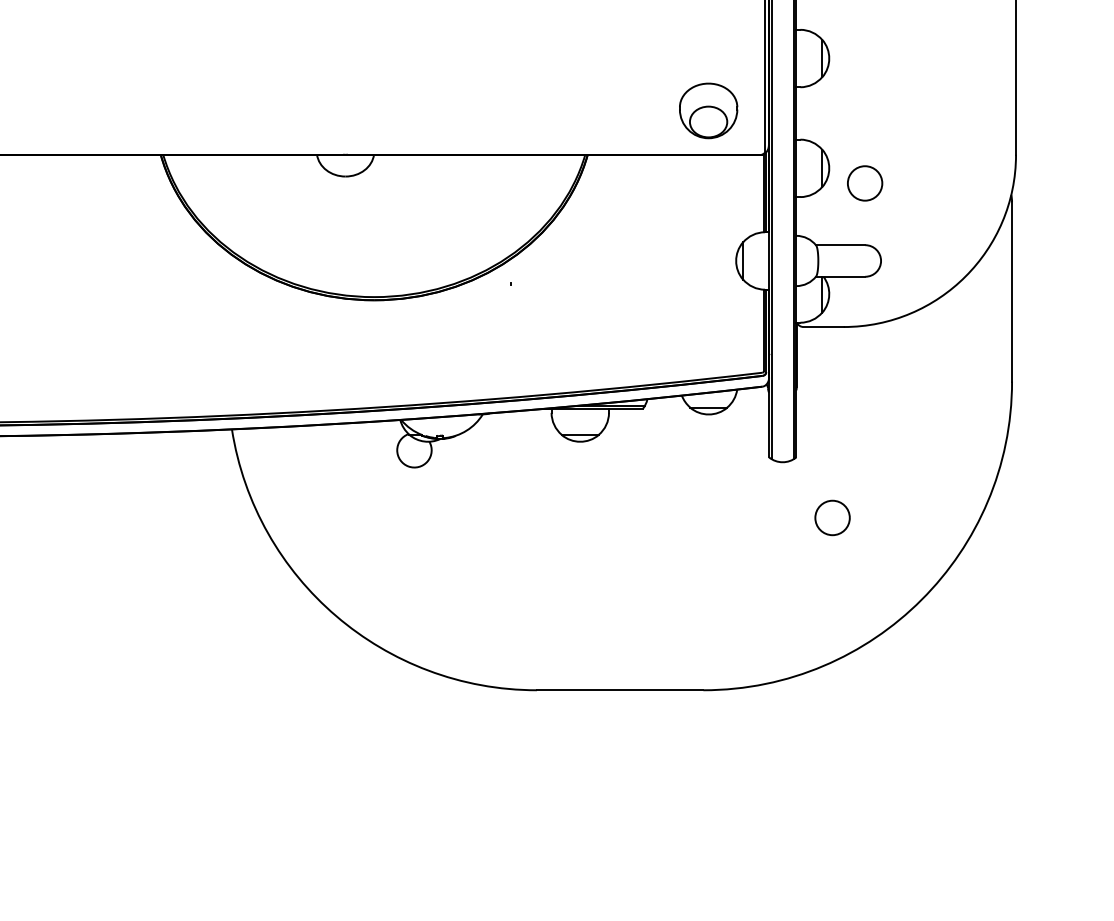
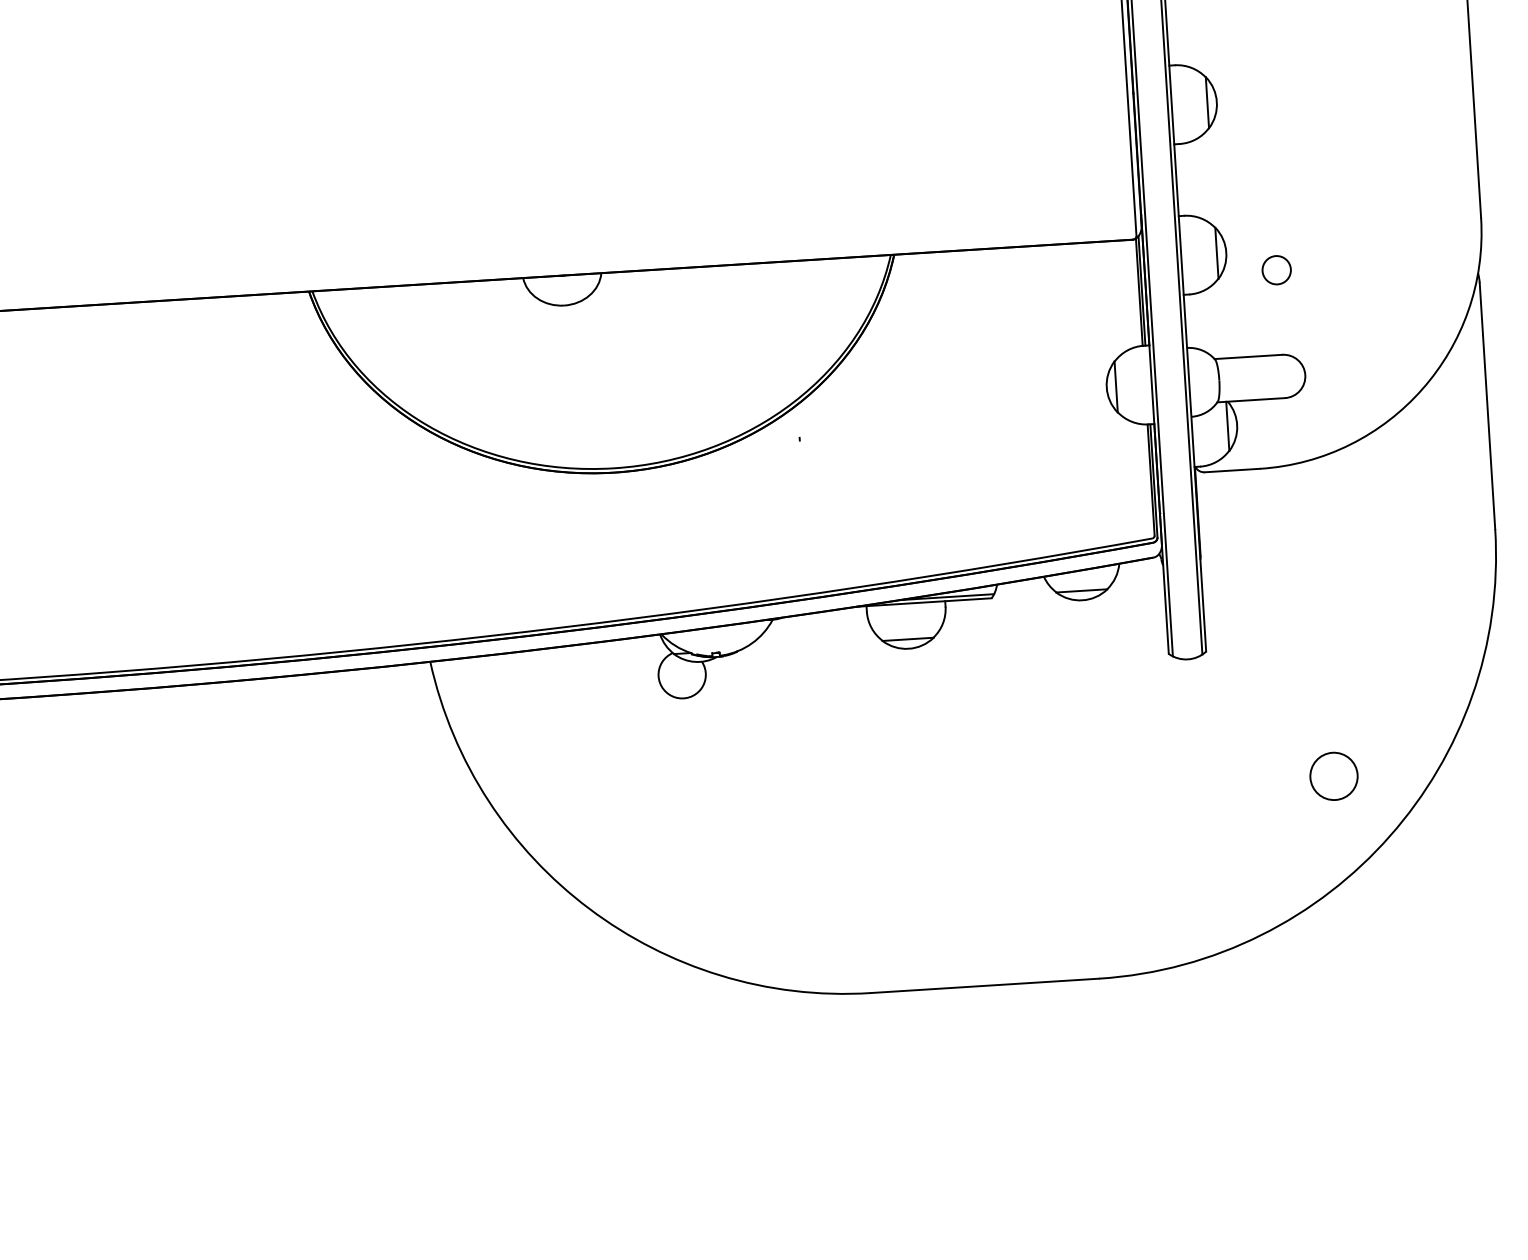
part: (708, 110) -> (1055, 183), removed
circle: (864, 183) -> (1275, 270), size x0.6
circle: (832, 517) -> (1333, 775), moved

